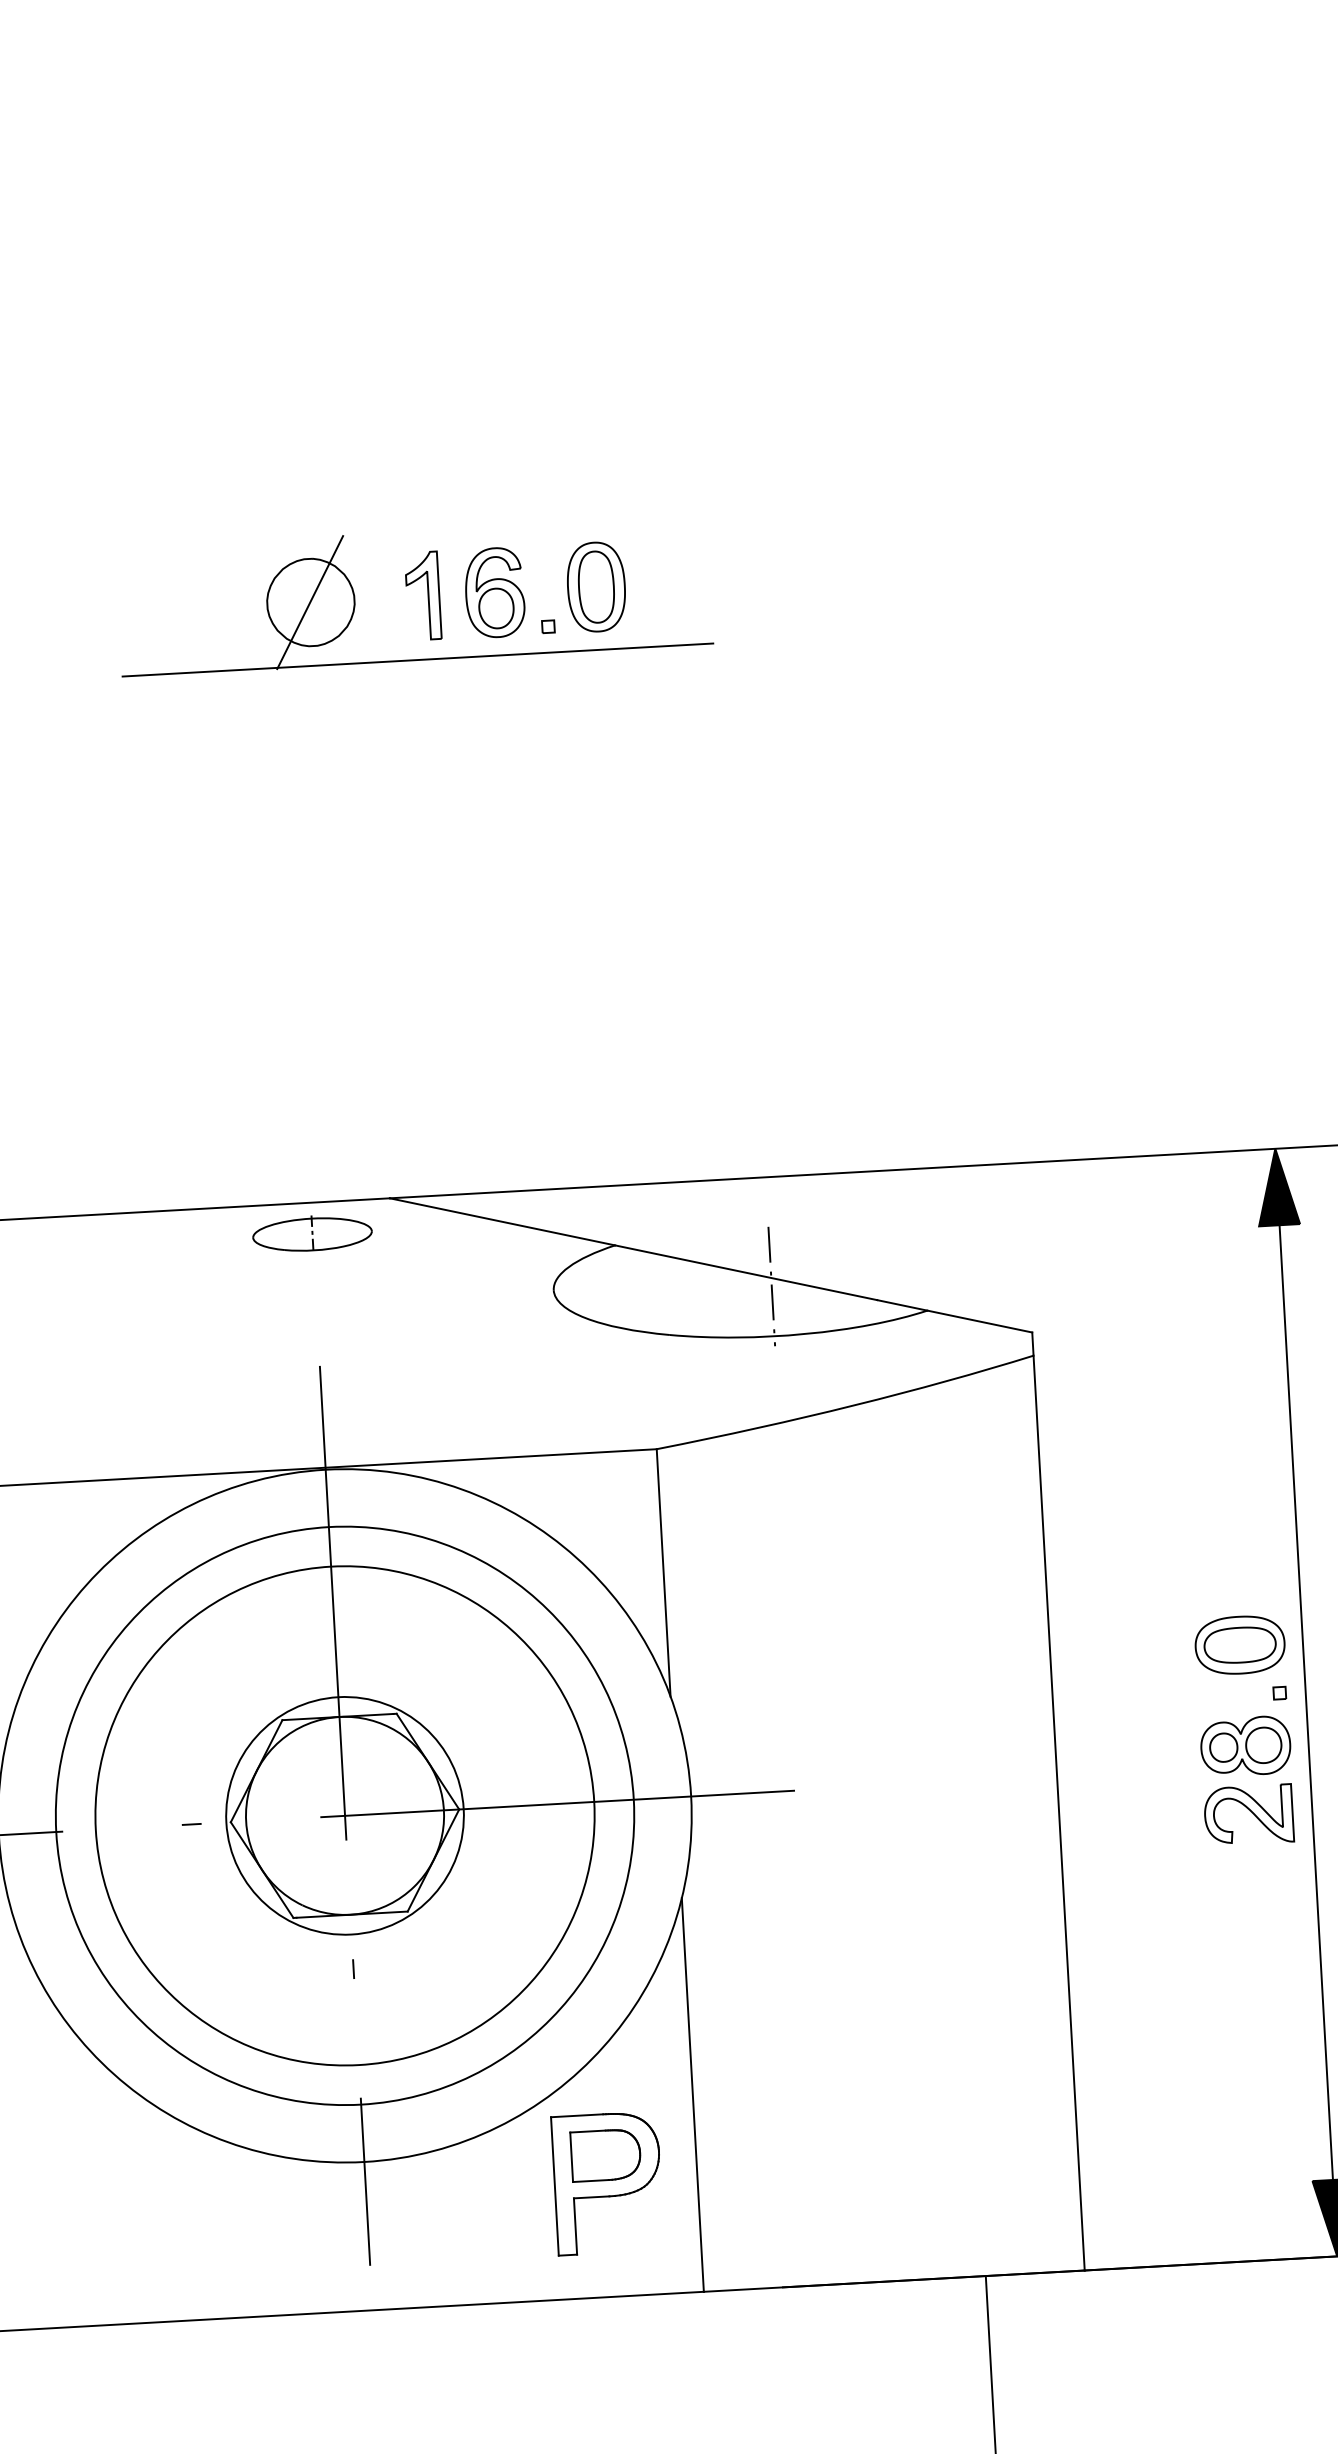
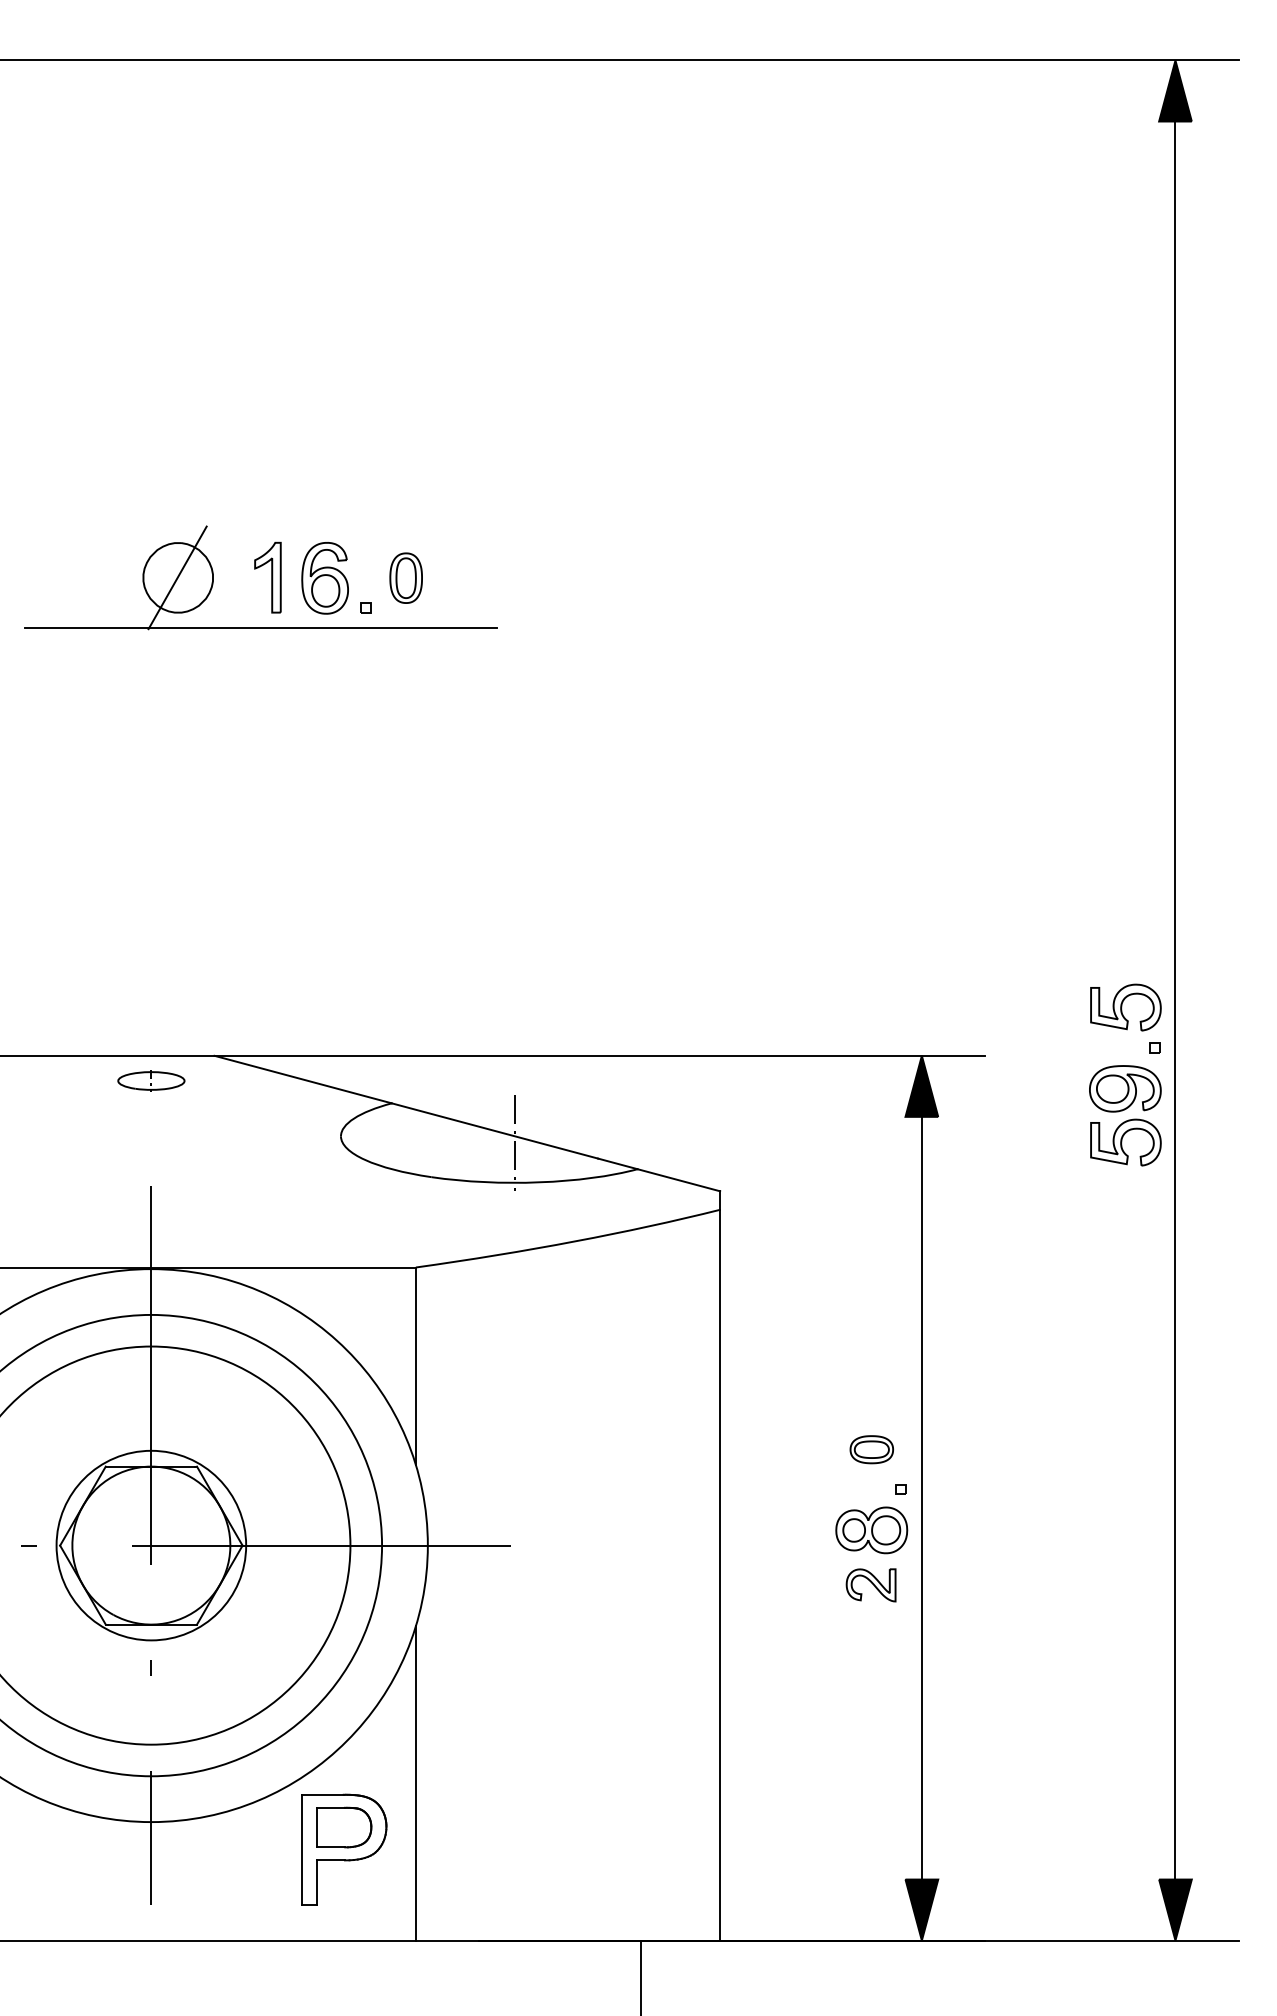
part: (595, 586) -> (405, 577), size x0.7
part: (312, 1233) -> (151, 1080), size x0.7
part: (1239, 1645) -> (871, 1449), size x0.6
part: (1248, 1815) -> (870, 1585), size x0.7

